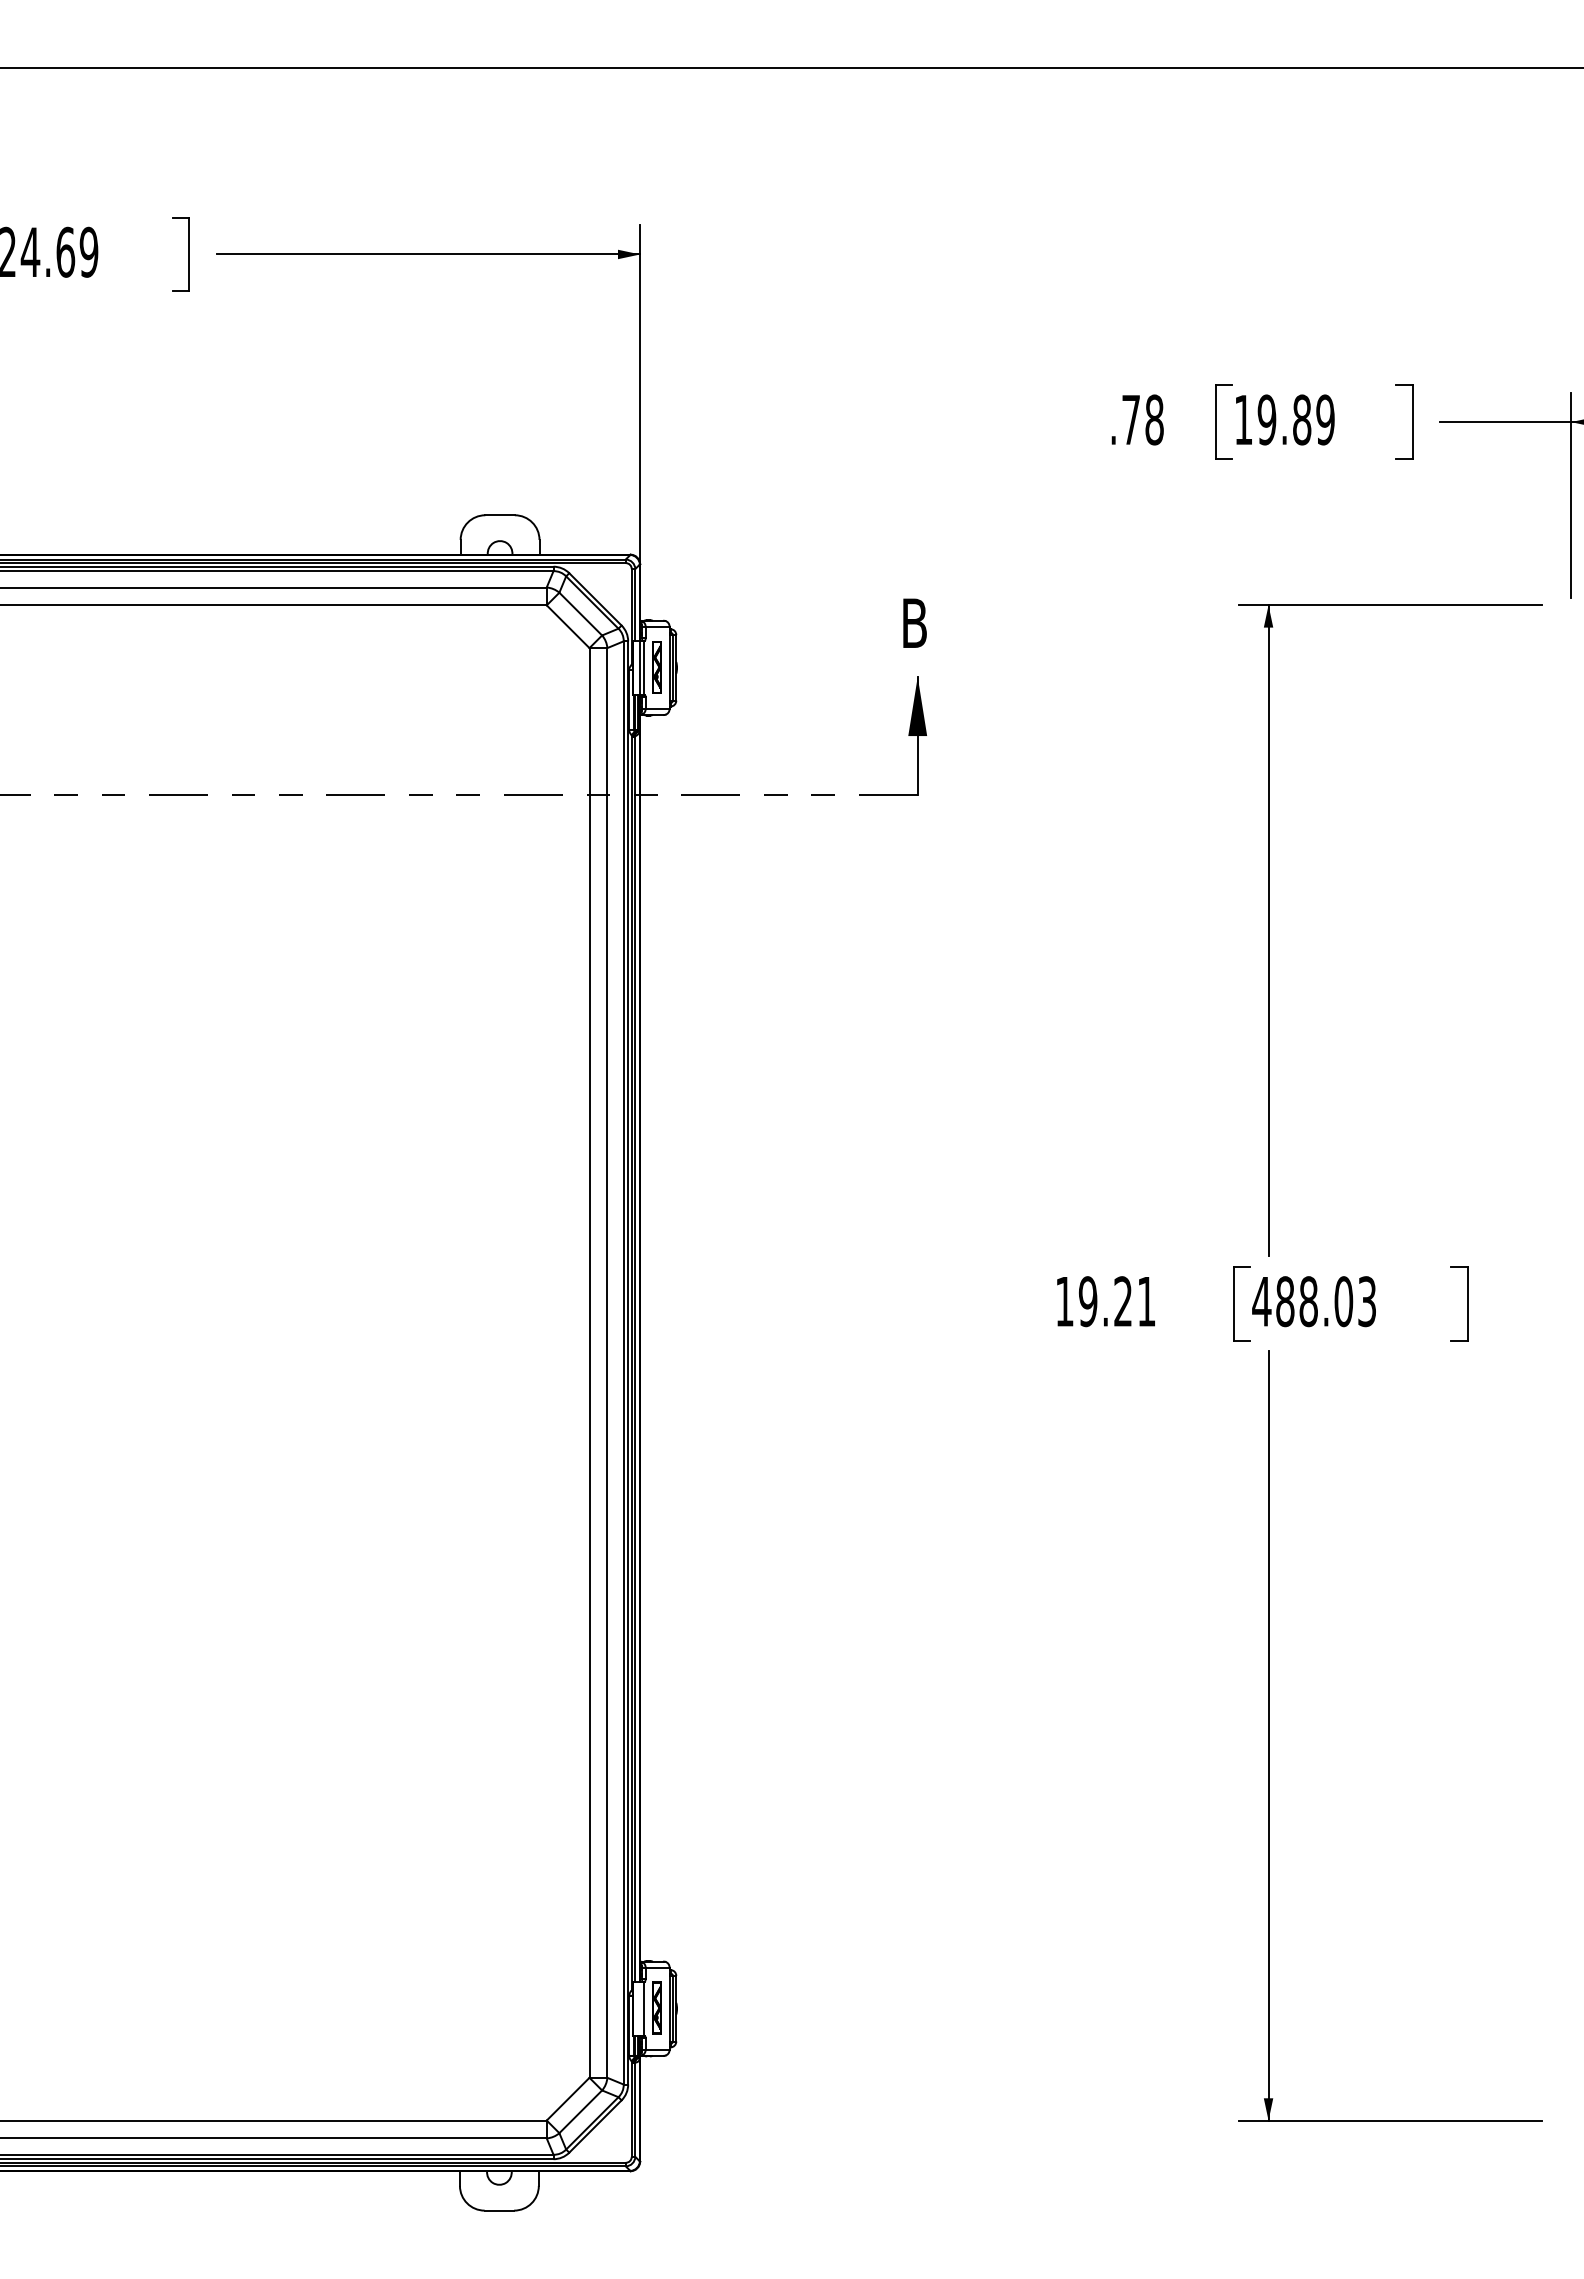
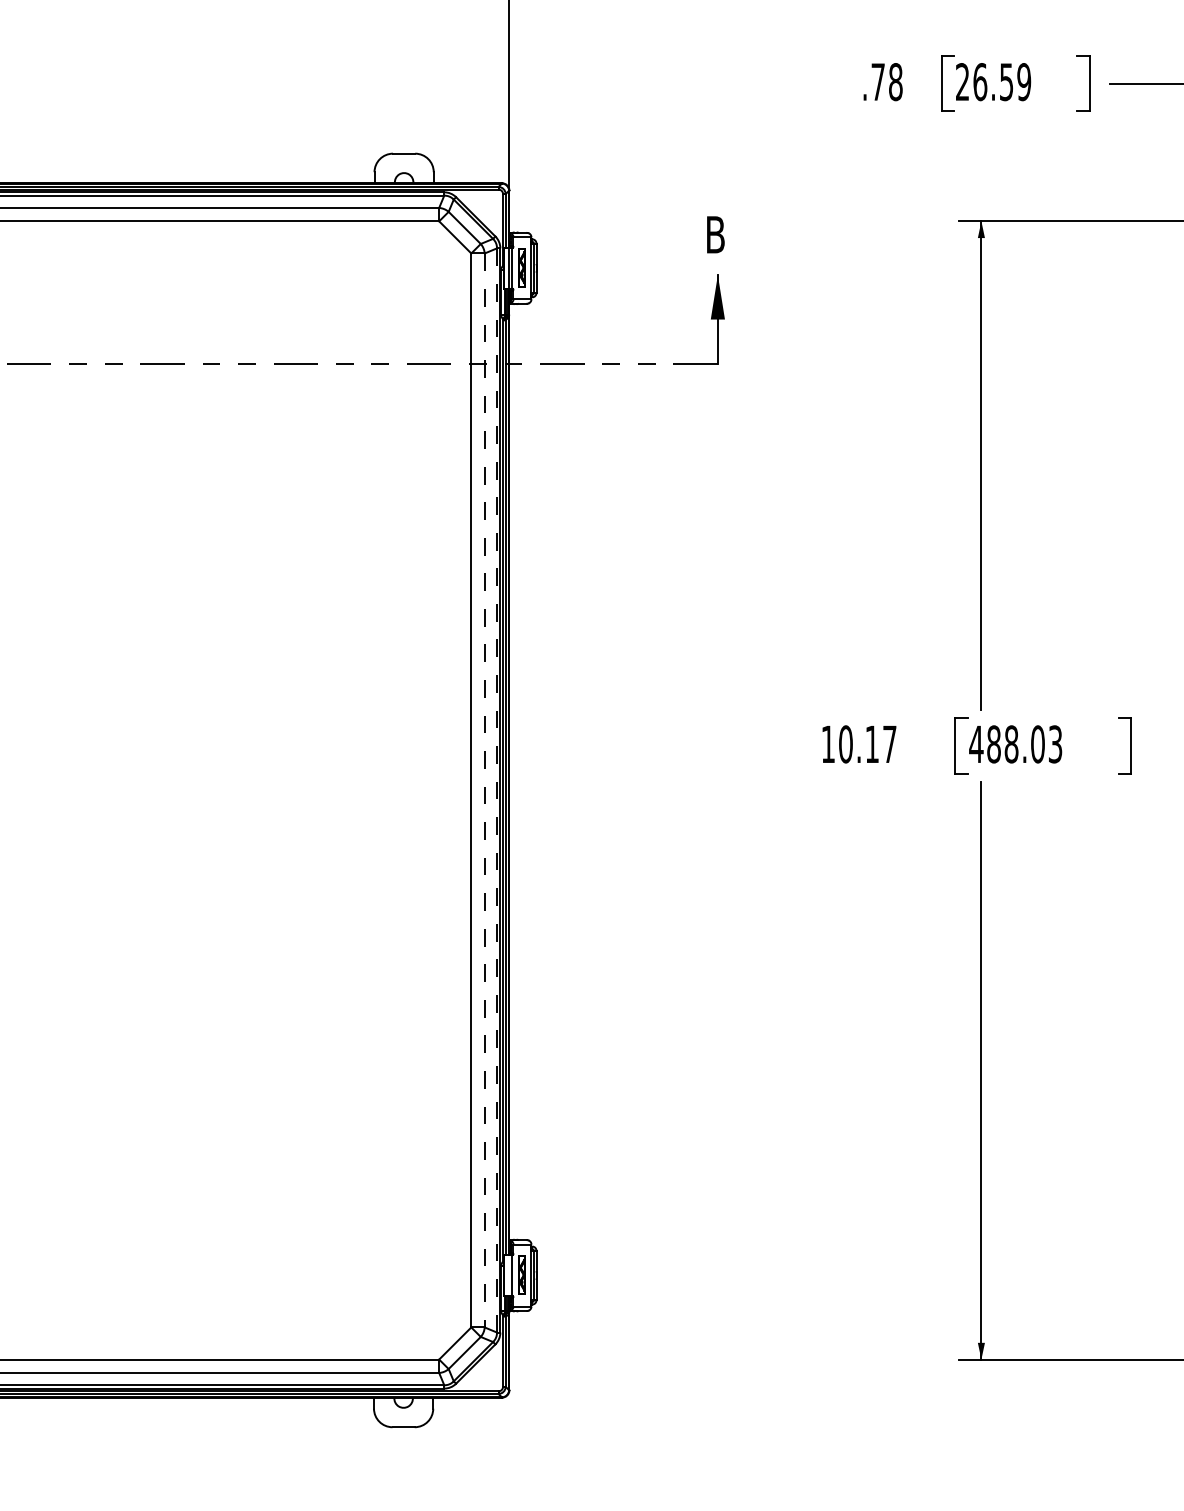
text: (1272, 419) -> (984, 81), 19.89 -> 26.59
text: (1116, 1301) -> (867, 744), 19.21 -> 10.17
line: (607, 1362) -> (484, 790), solid -> dashed
line: (623, 1362) -> (496, 790), solid -> dashed

